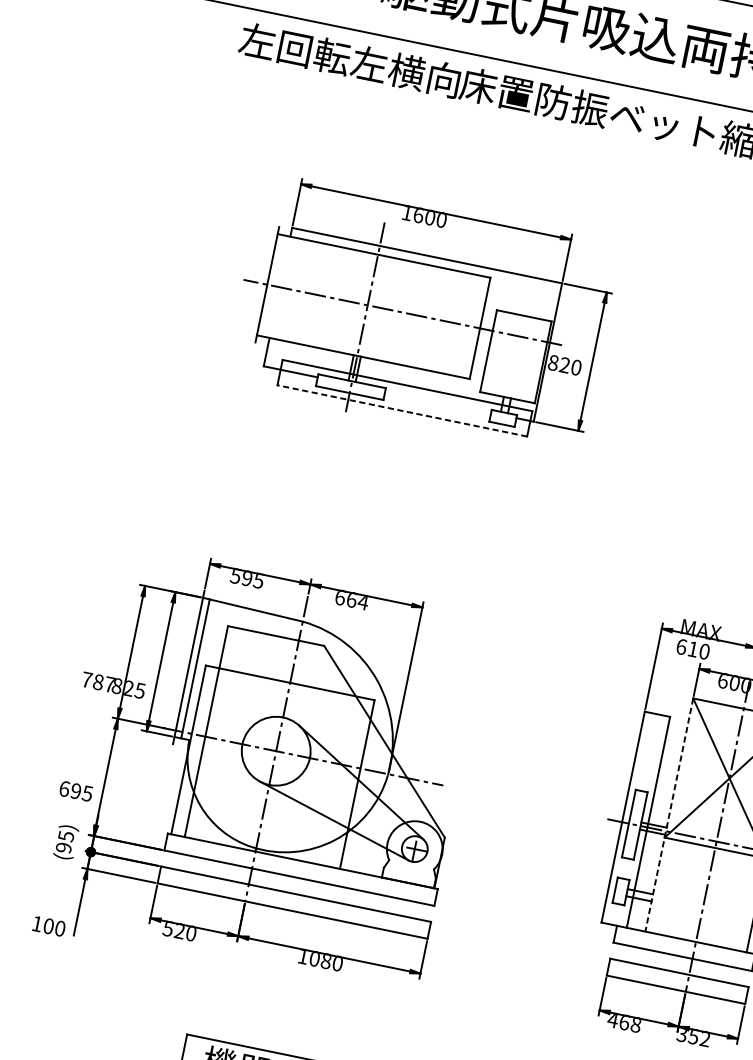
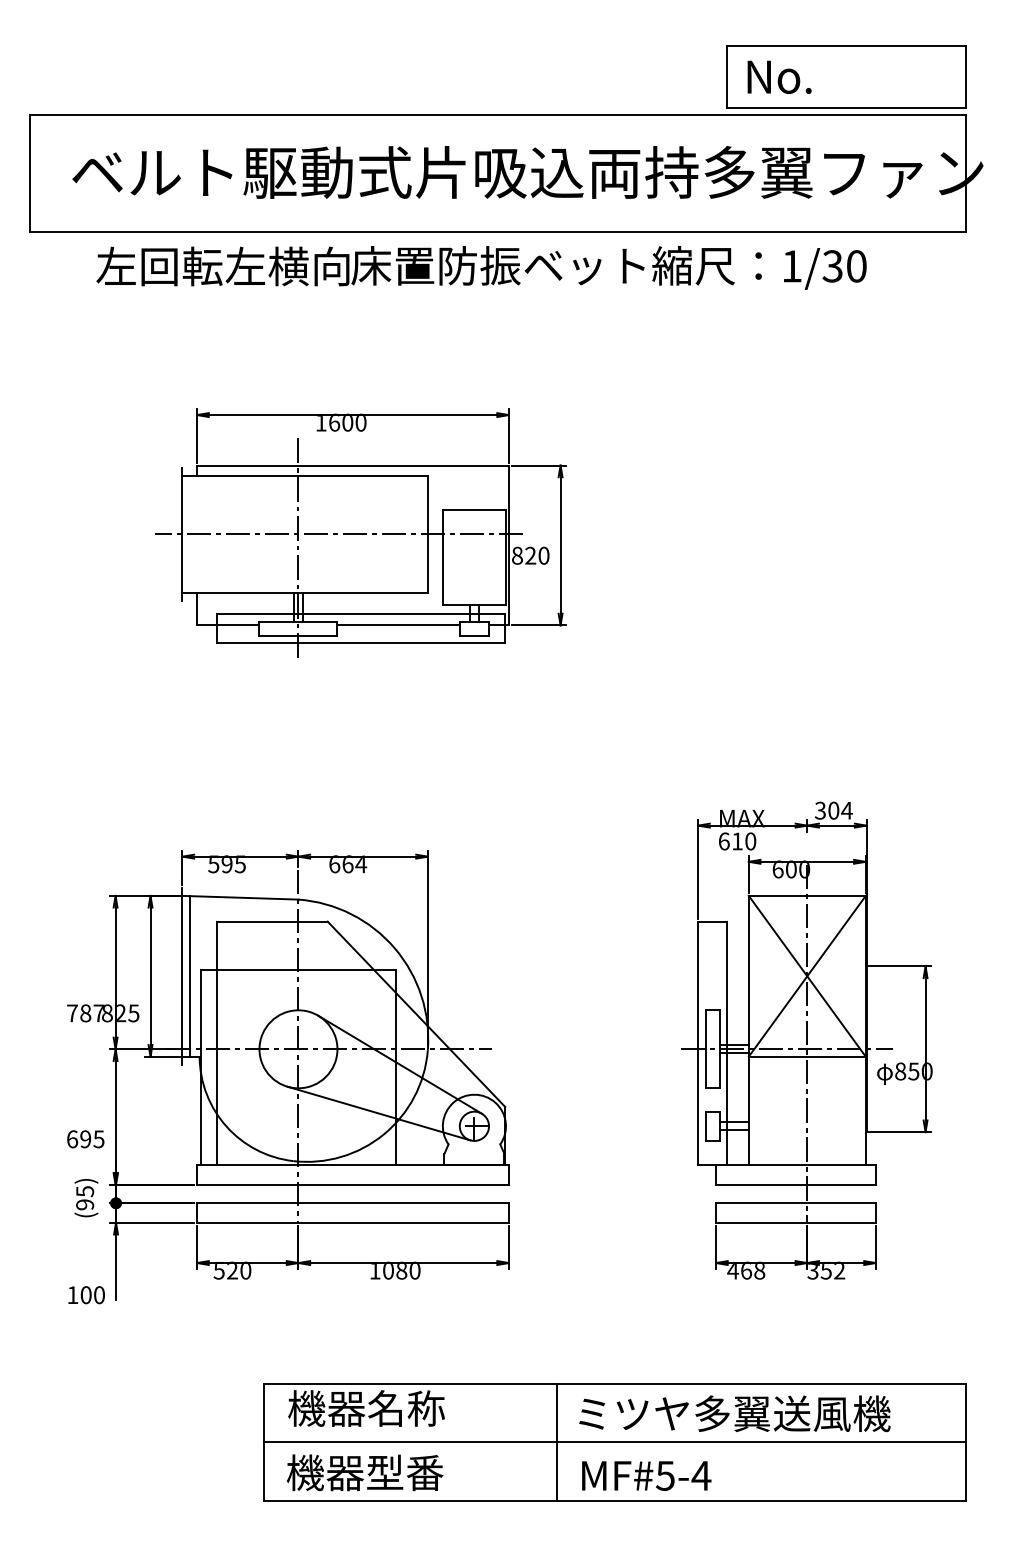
line: (438, 402) -> (398, 625), added
line: (401, 410) -> (360, 643), dashed -> solid
line: (669, 814) -> (748, 1030), dashed -> solid

